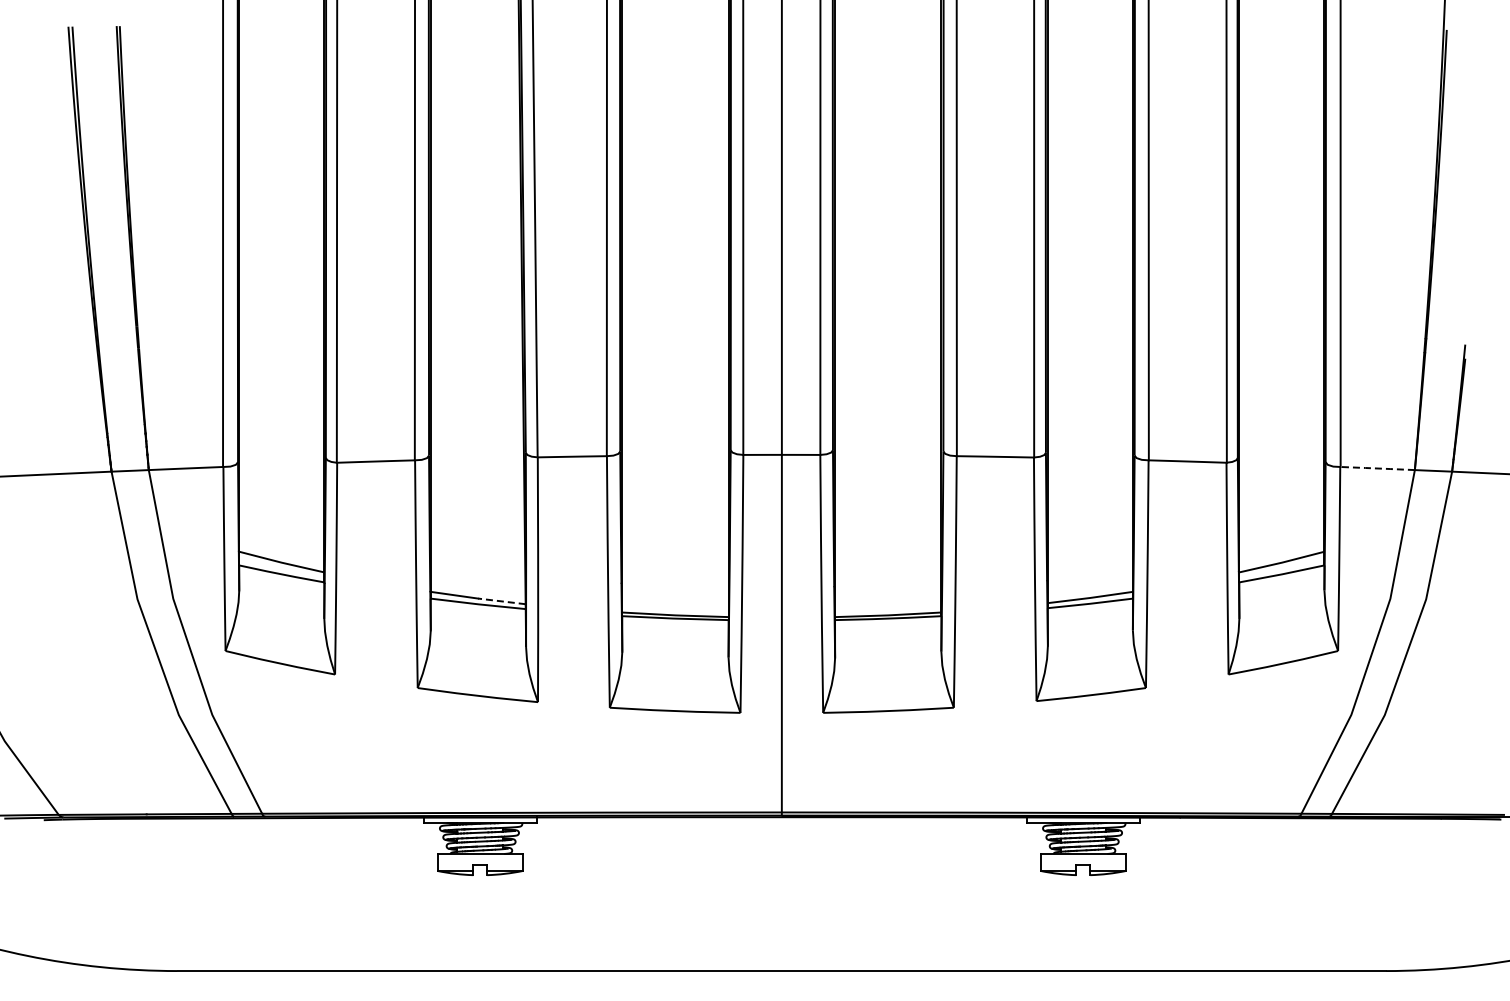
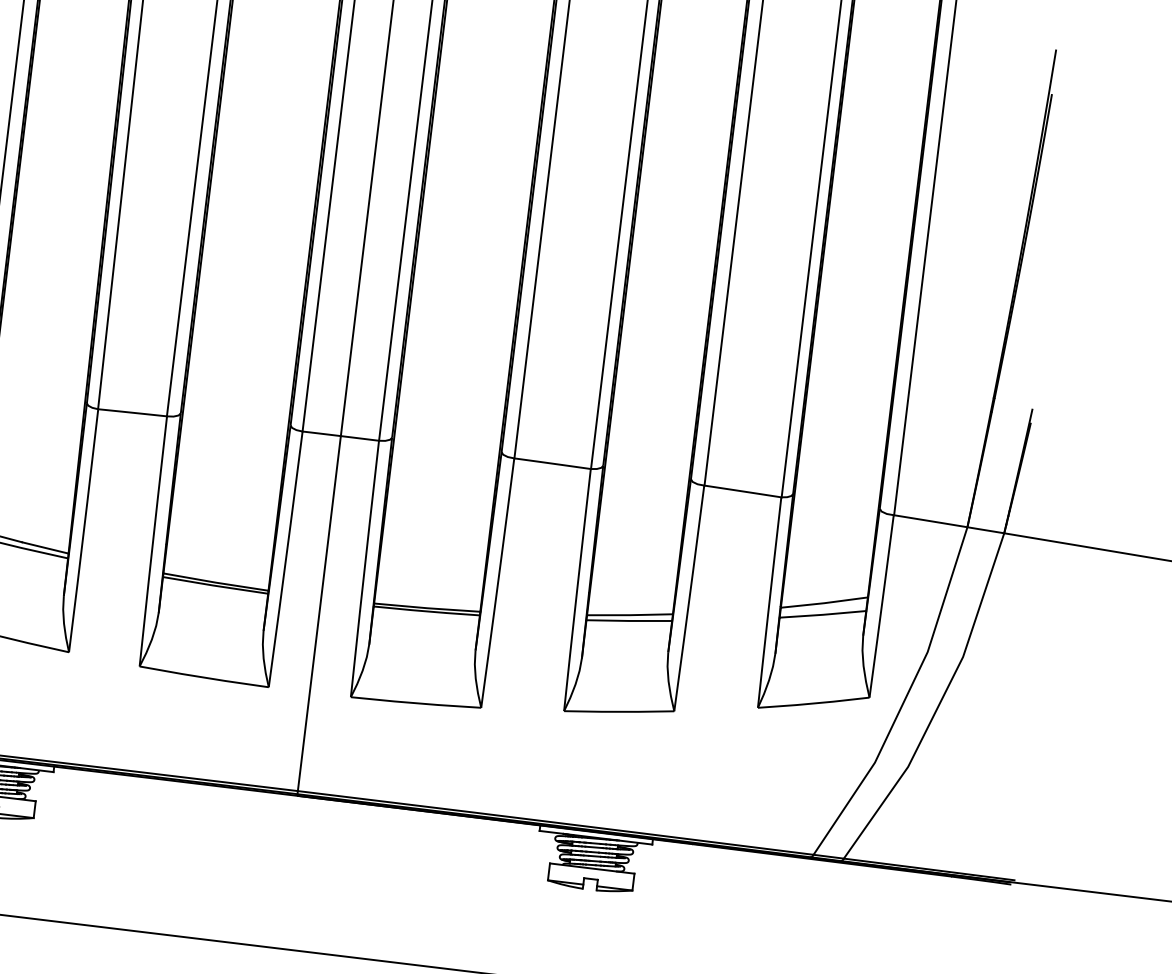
line: (1377, 468) -> (930, 521), dashed -> solid
line: (501, 601) -> (44, 547), dashed -> solid

